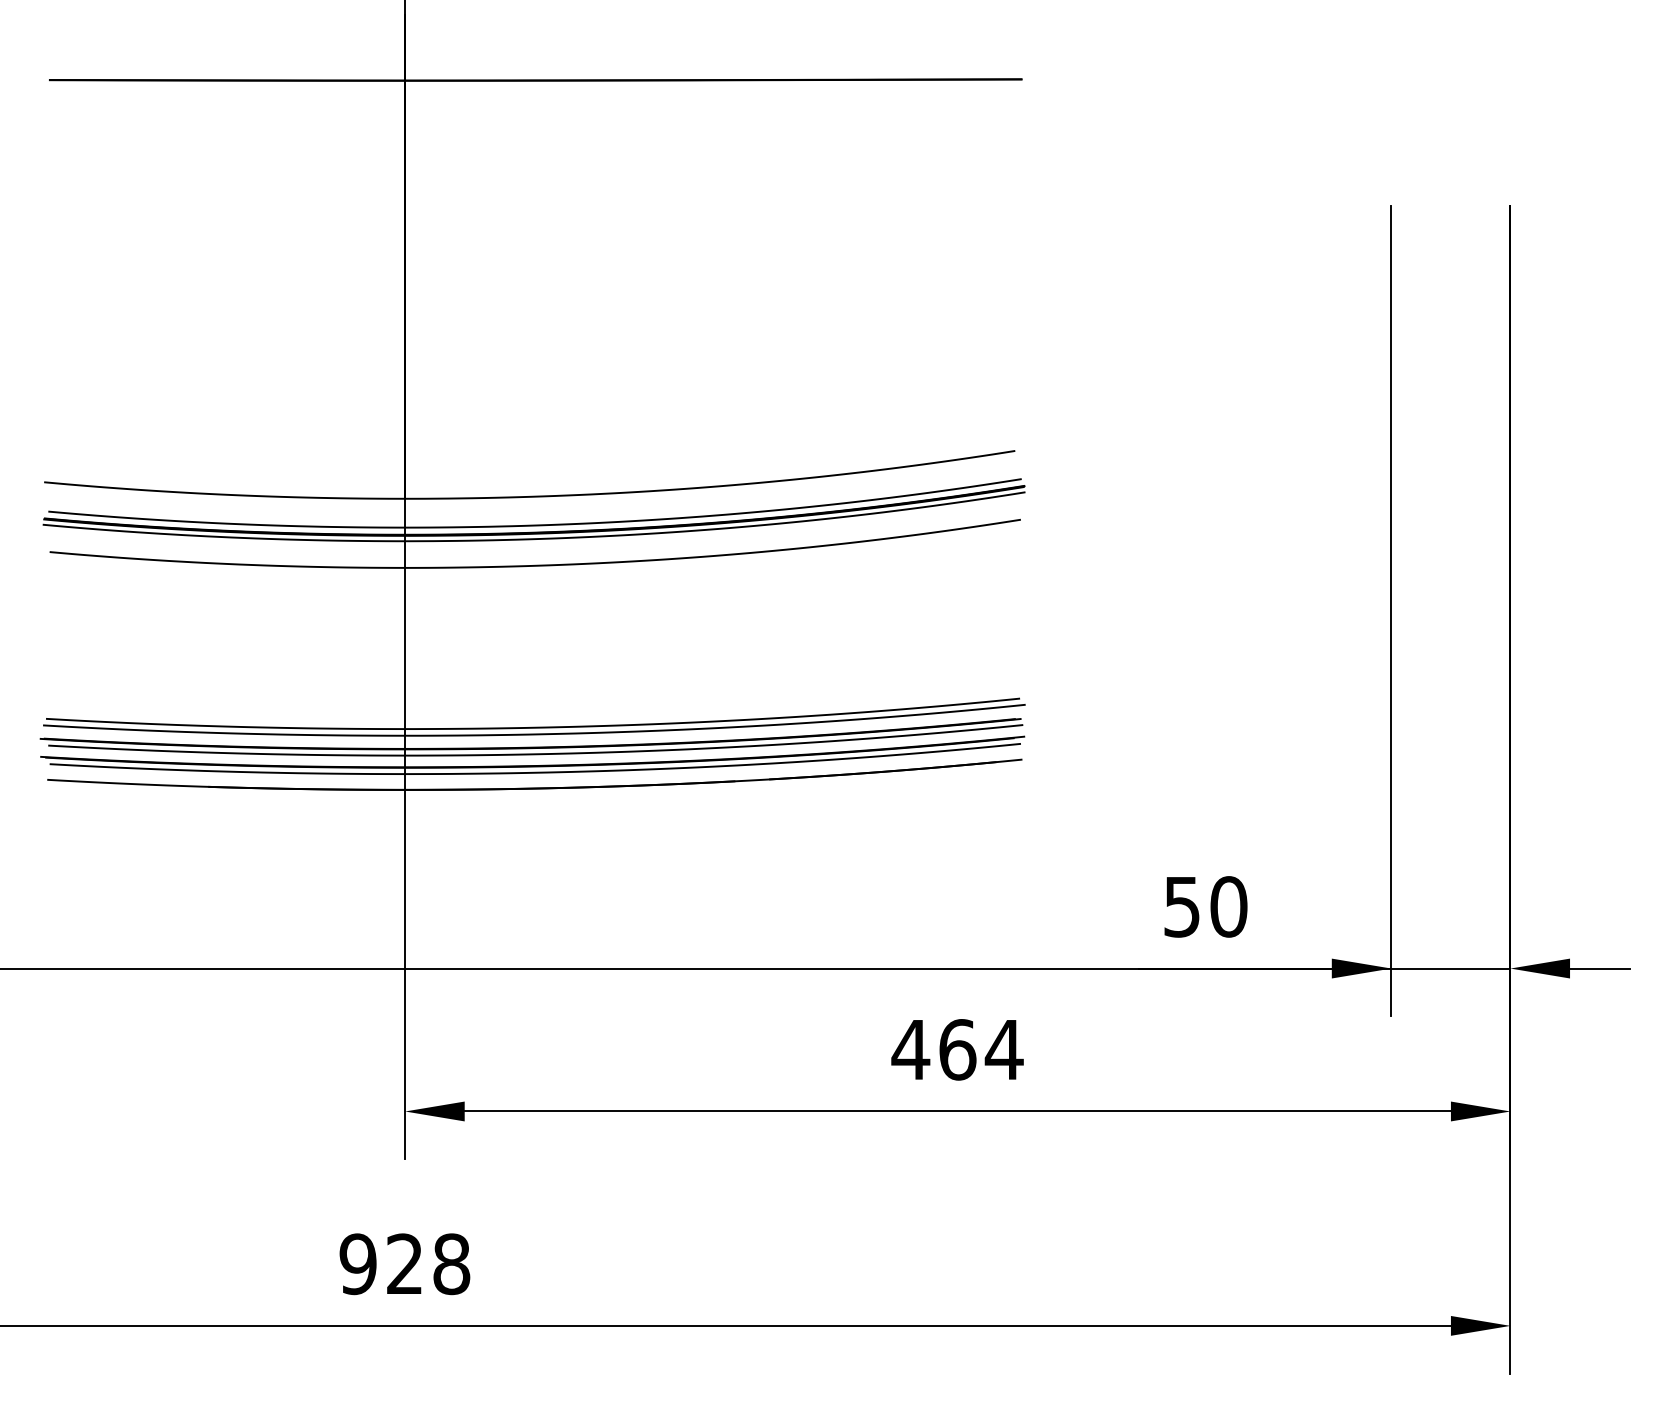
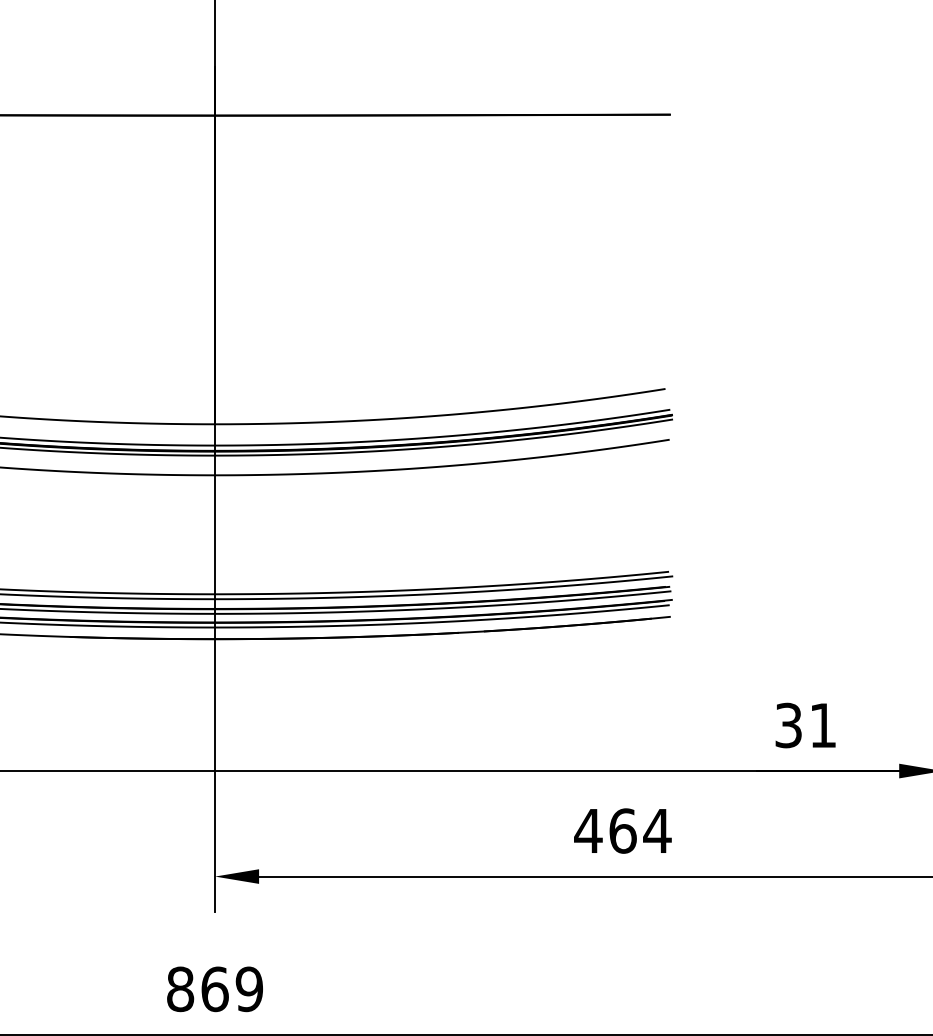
text: (1205, 906) -> (805, 725), 50 -> 31
text: (404, 1264) -> (214, 989), 928 -> 869

